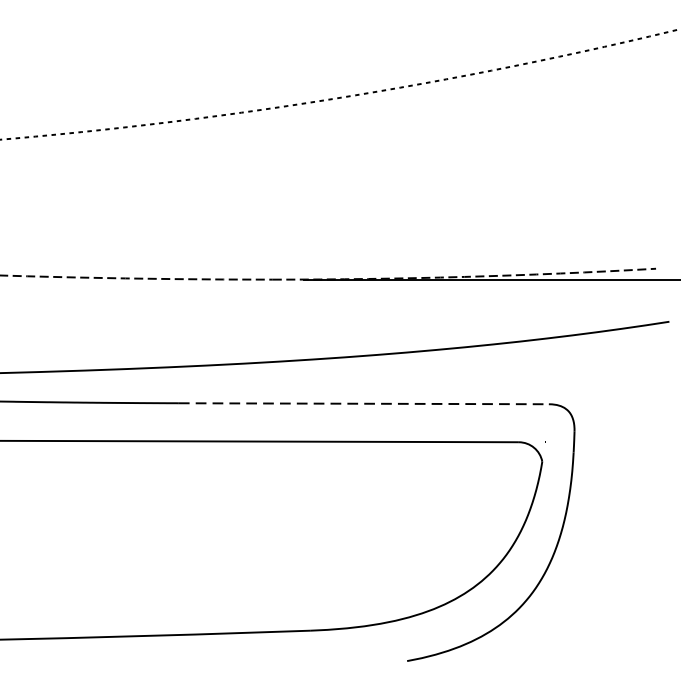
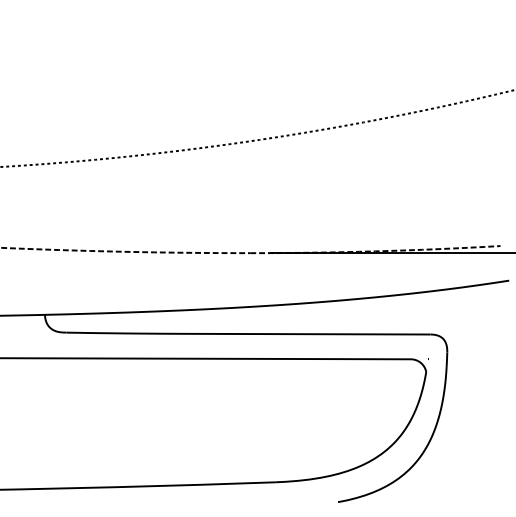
line: (363, 404) -> (309, 334), dashed -> solid

